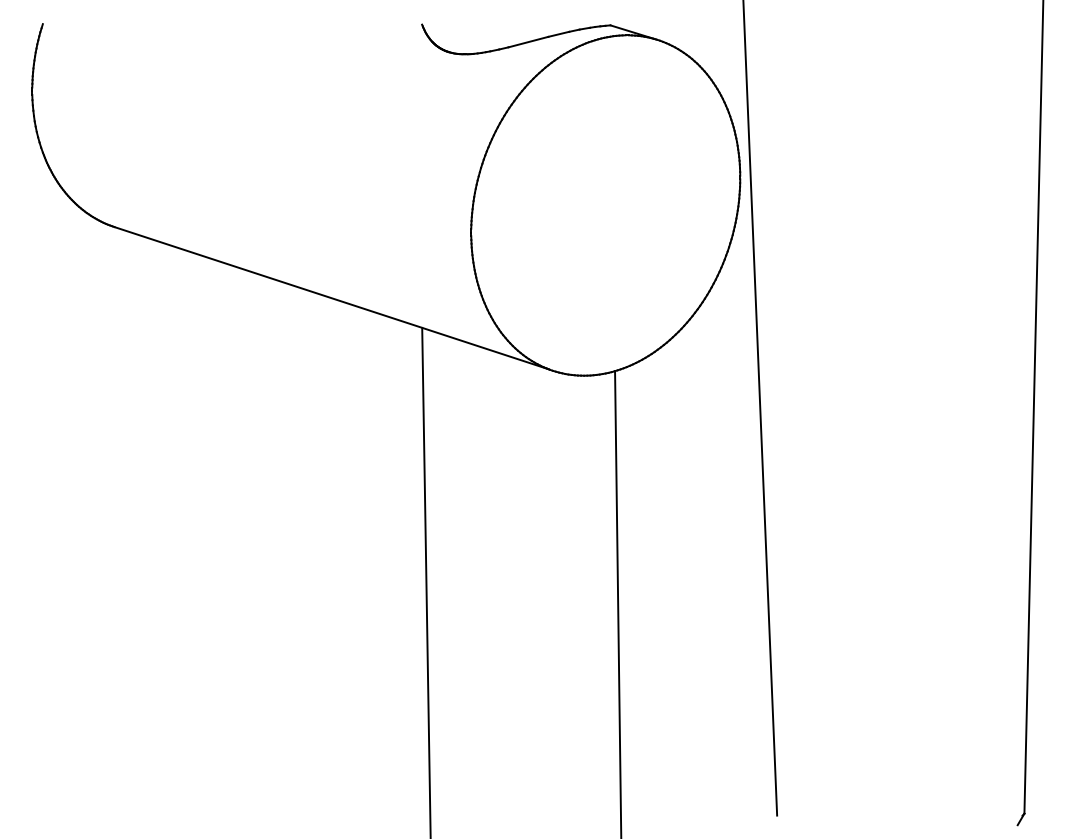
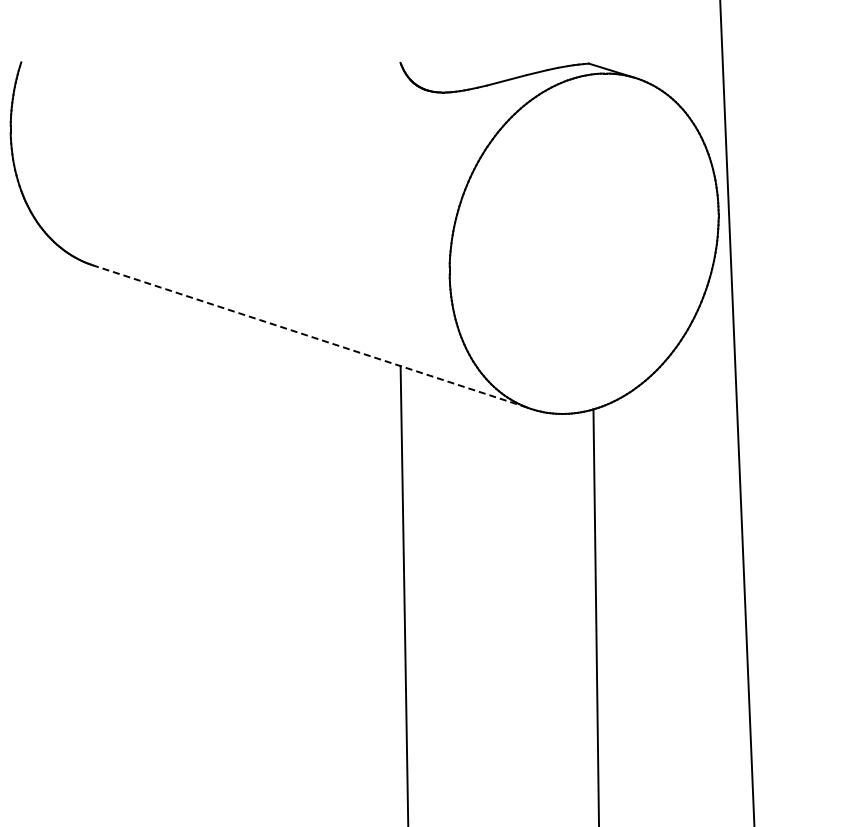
line: (331, 298) -> (309, 336), solid -> dashed

